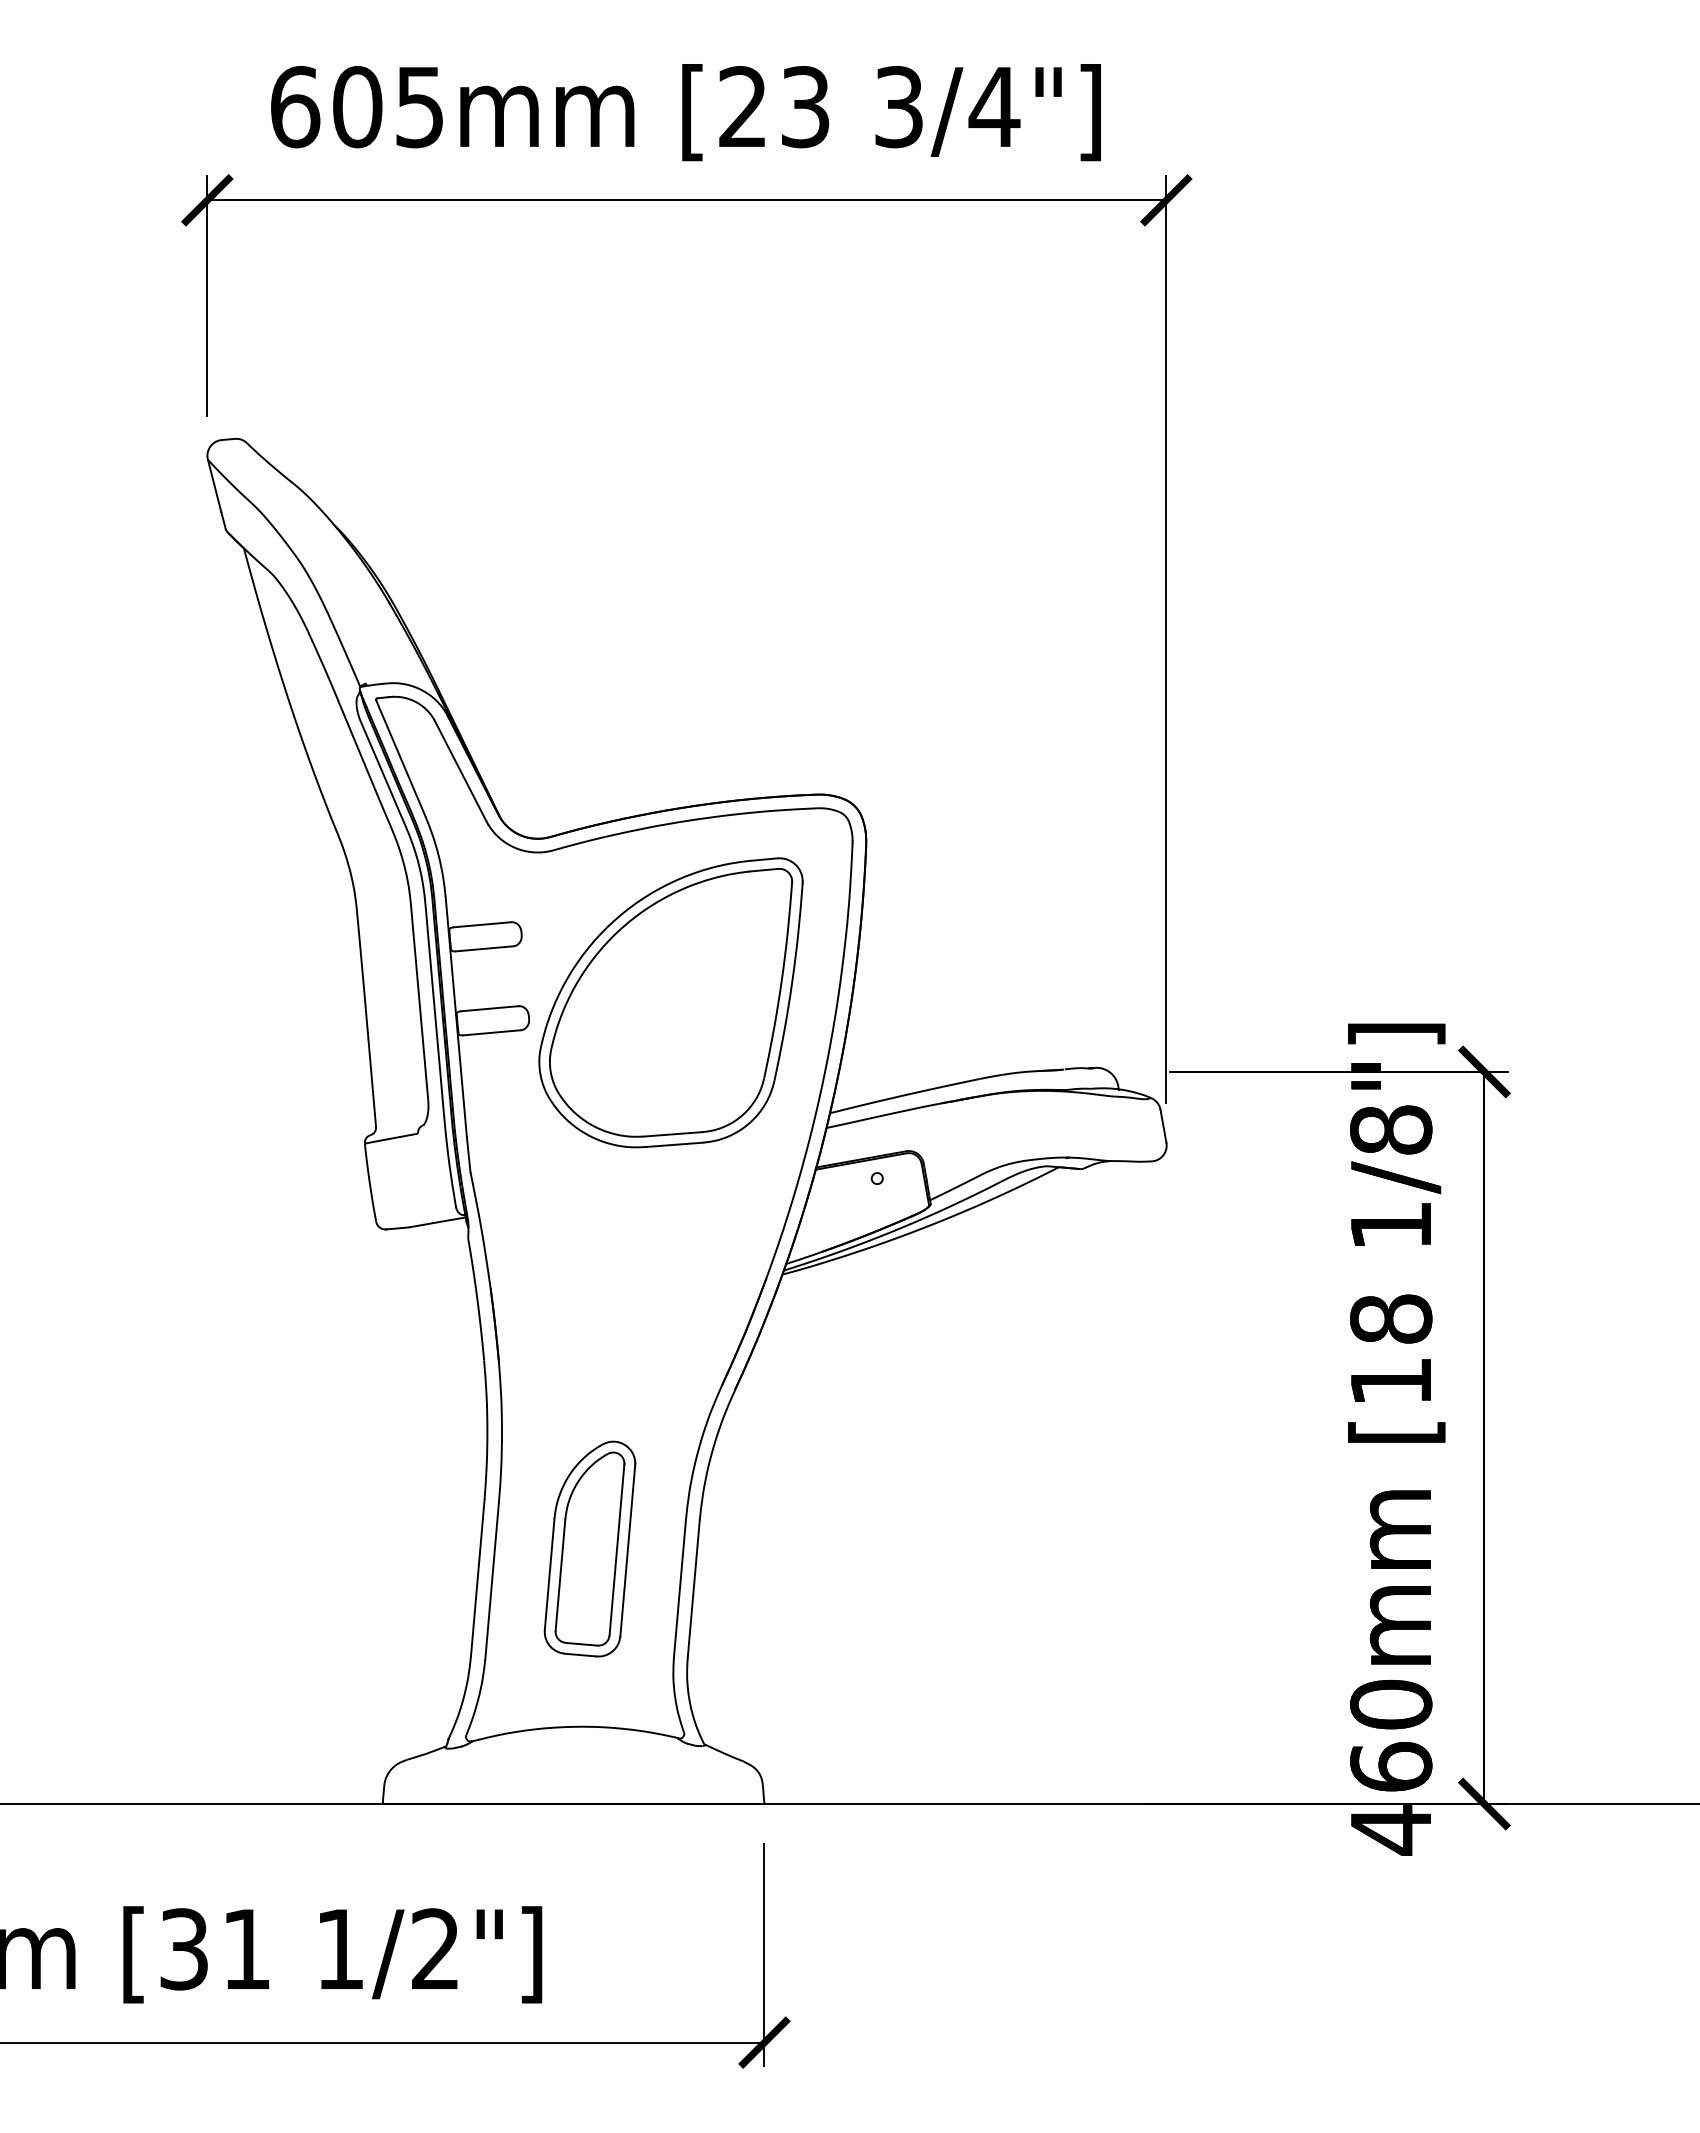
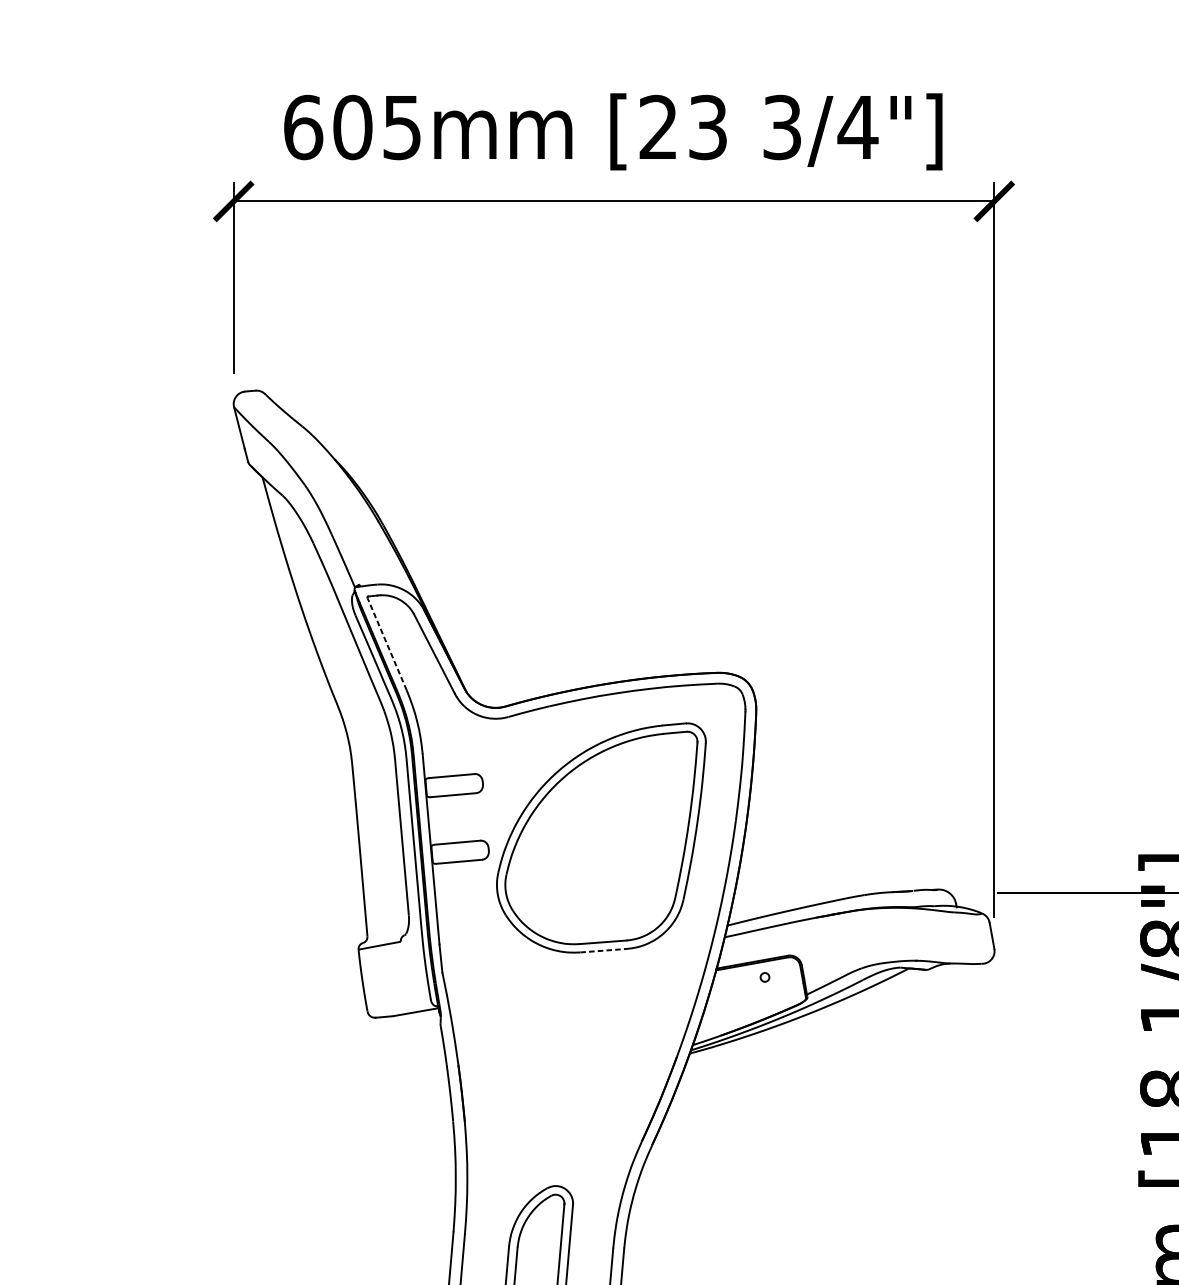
line: (400, 758) -> (386, 644), solid -> dashed
line: (674, 1144) -> (604, 950), solid -> dashed

